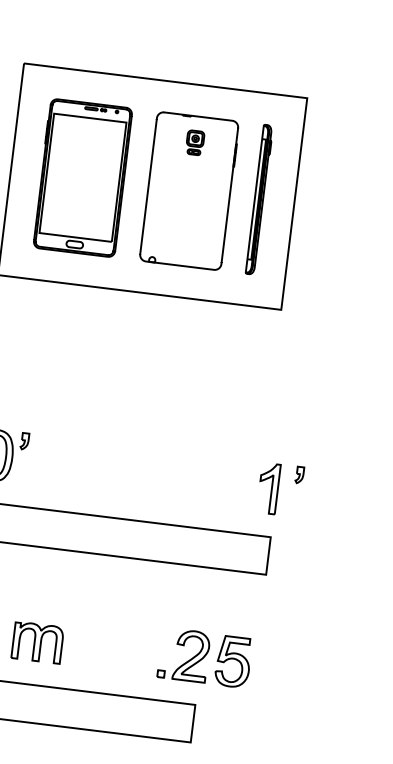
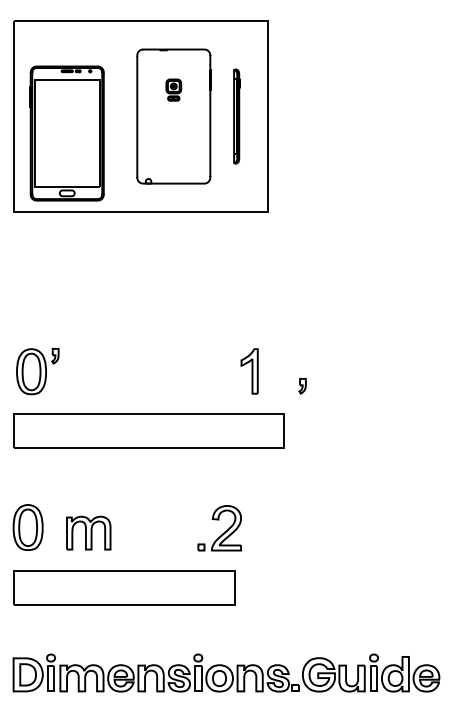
part: (194, 142) -> (173, 89), moved
part: (82, 177) -> (66, 133), moved
part: (258, 199) -> (236, 116), size x0.7
part: (299, 475) -> (302, 386), moved
part: (268, 488) -> (249, 371), moved
part: (232, 661) -> (263, 528), removed

